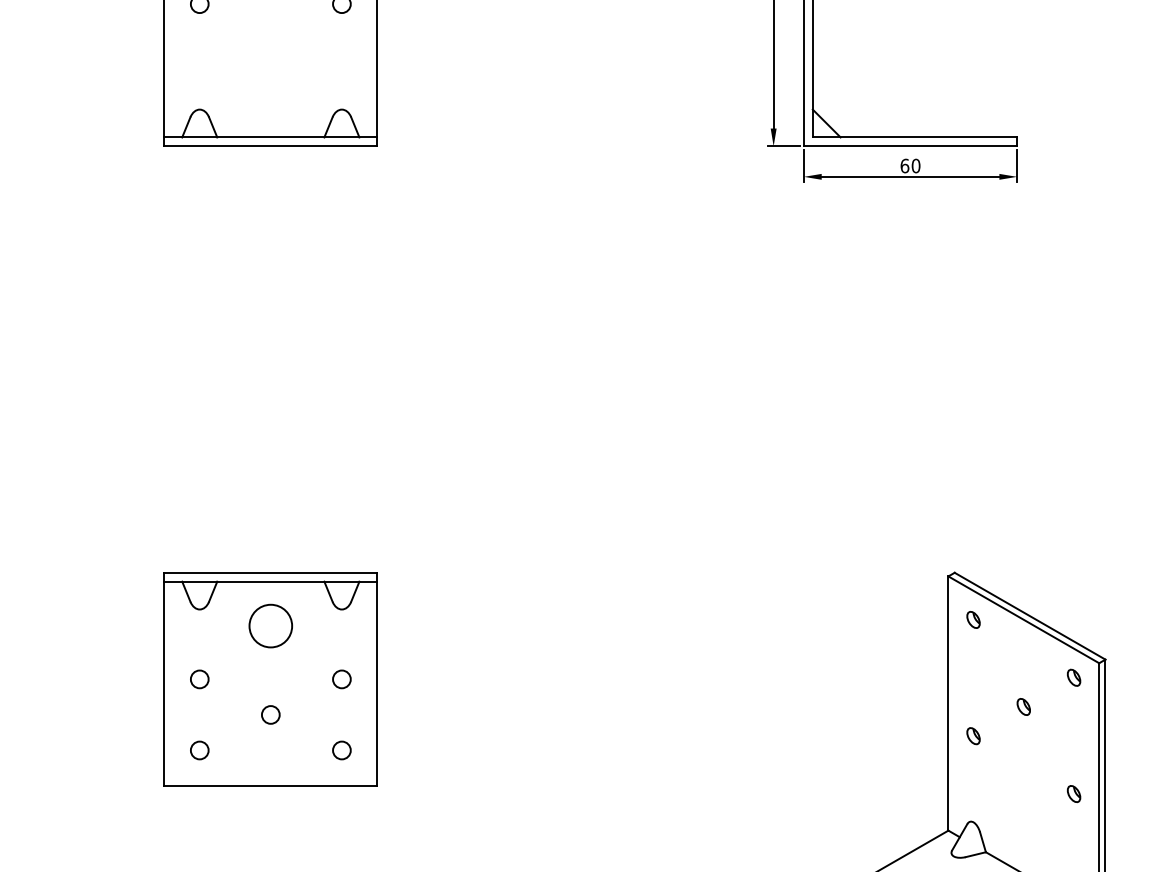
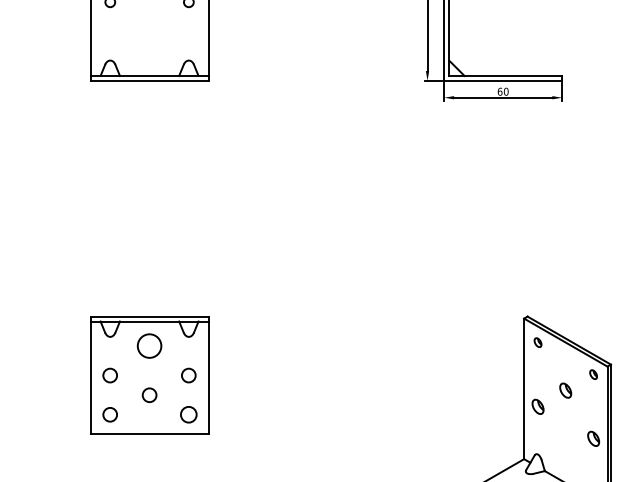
circle: (200, 679) -> (110, 375), size x1.4
circle: (341, 679) -> (188, 375), size x1.4
part: (1023, 706) -> (565, 390), size x1.6
circle: (270, 713) -> (149, 394), size x1.4
part: (972, 735) -> (537, 406), size x1.6
circle: (200, 749) -> (110, 414), size x1.4
circle: (341, 749) -> (188, 414), size x1.6
part: (1073, 793) -> (593, 438), size x1.6

